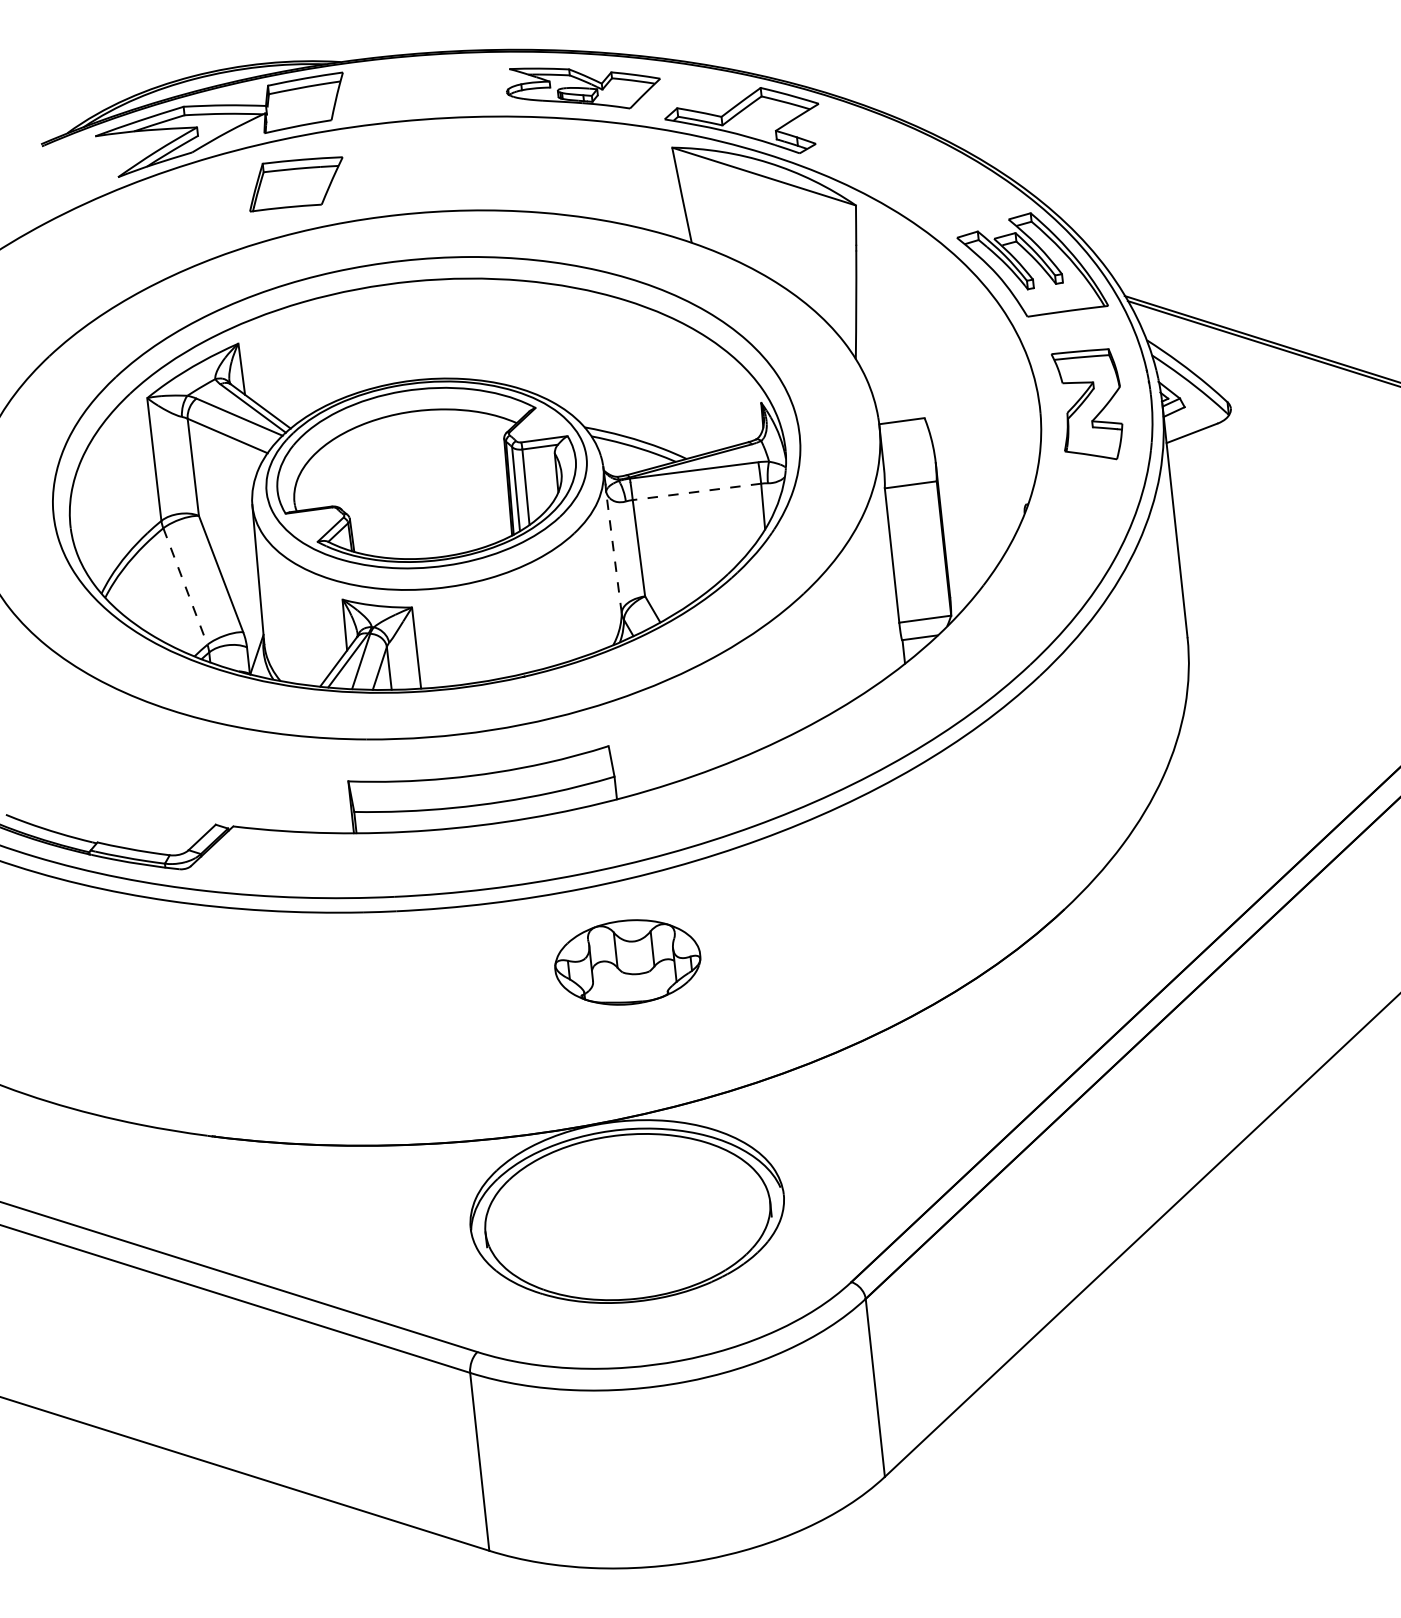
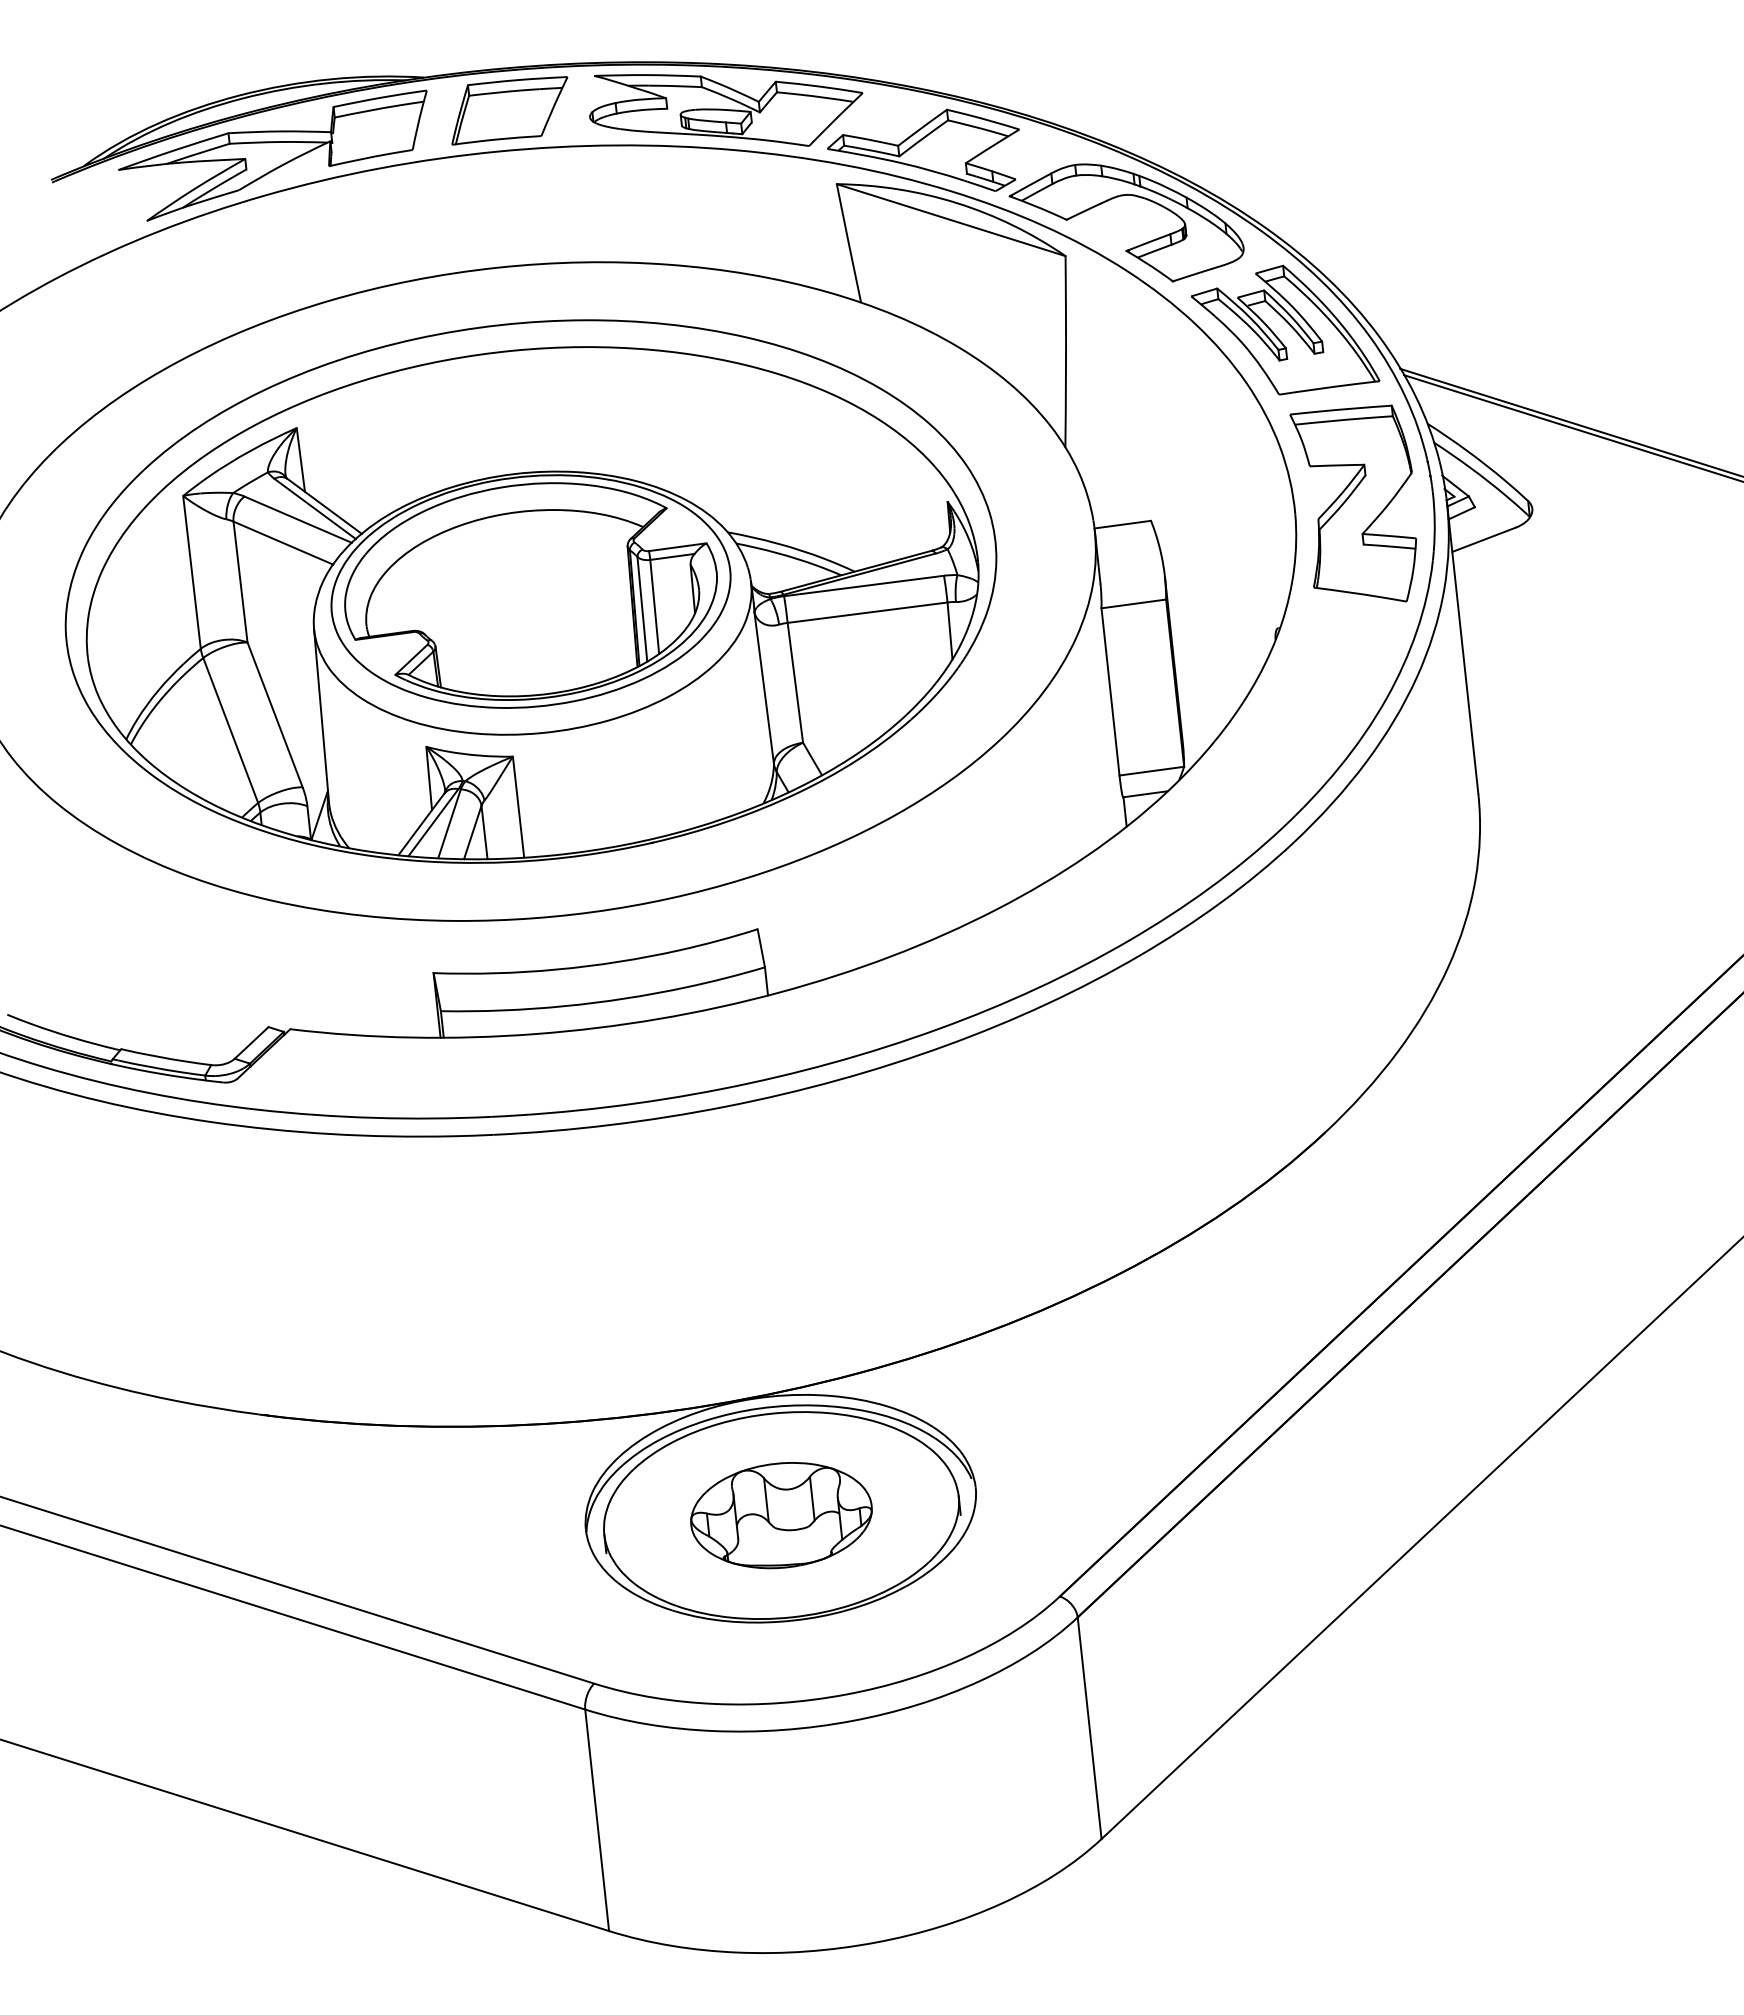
part: (583, 88) -> (726, 110), size x1.43
part: (296, 184) -> (509, 110), moved
part: (911, 197) -> (1134, 246), added
part: (1086, 404) -> (1352, 503), size x1.43
line: (696, 491) -> (867, 612), dashed -> solid
line: (614, 551) -> (764, 687), dashed -> solid
line: (185, 586) -> (230, 730), dashed -> solid
part: (627, 962) -> (781, 1515), moved

